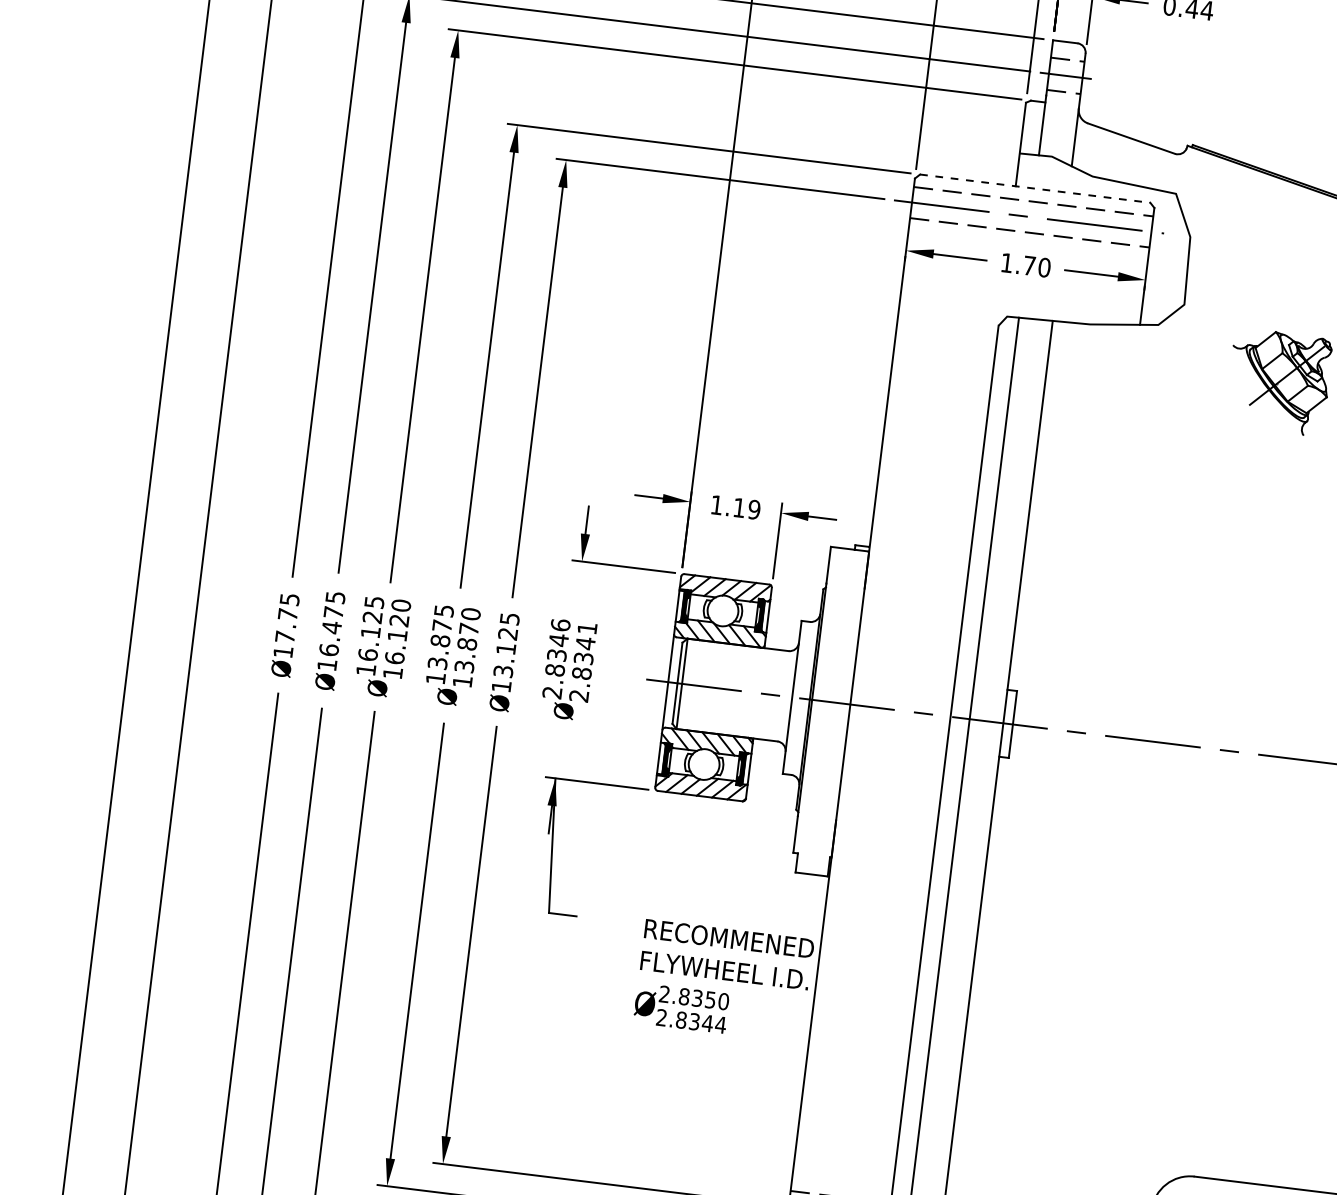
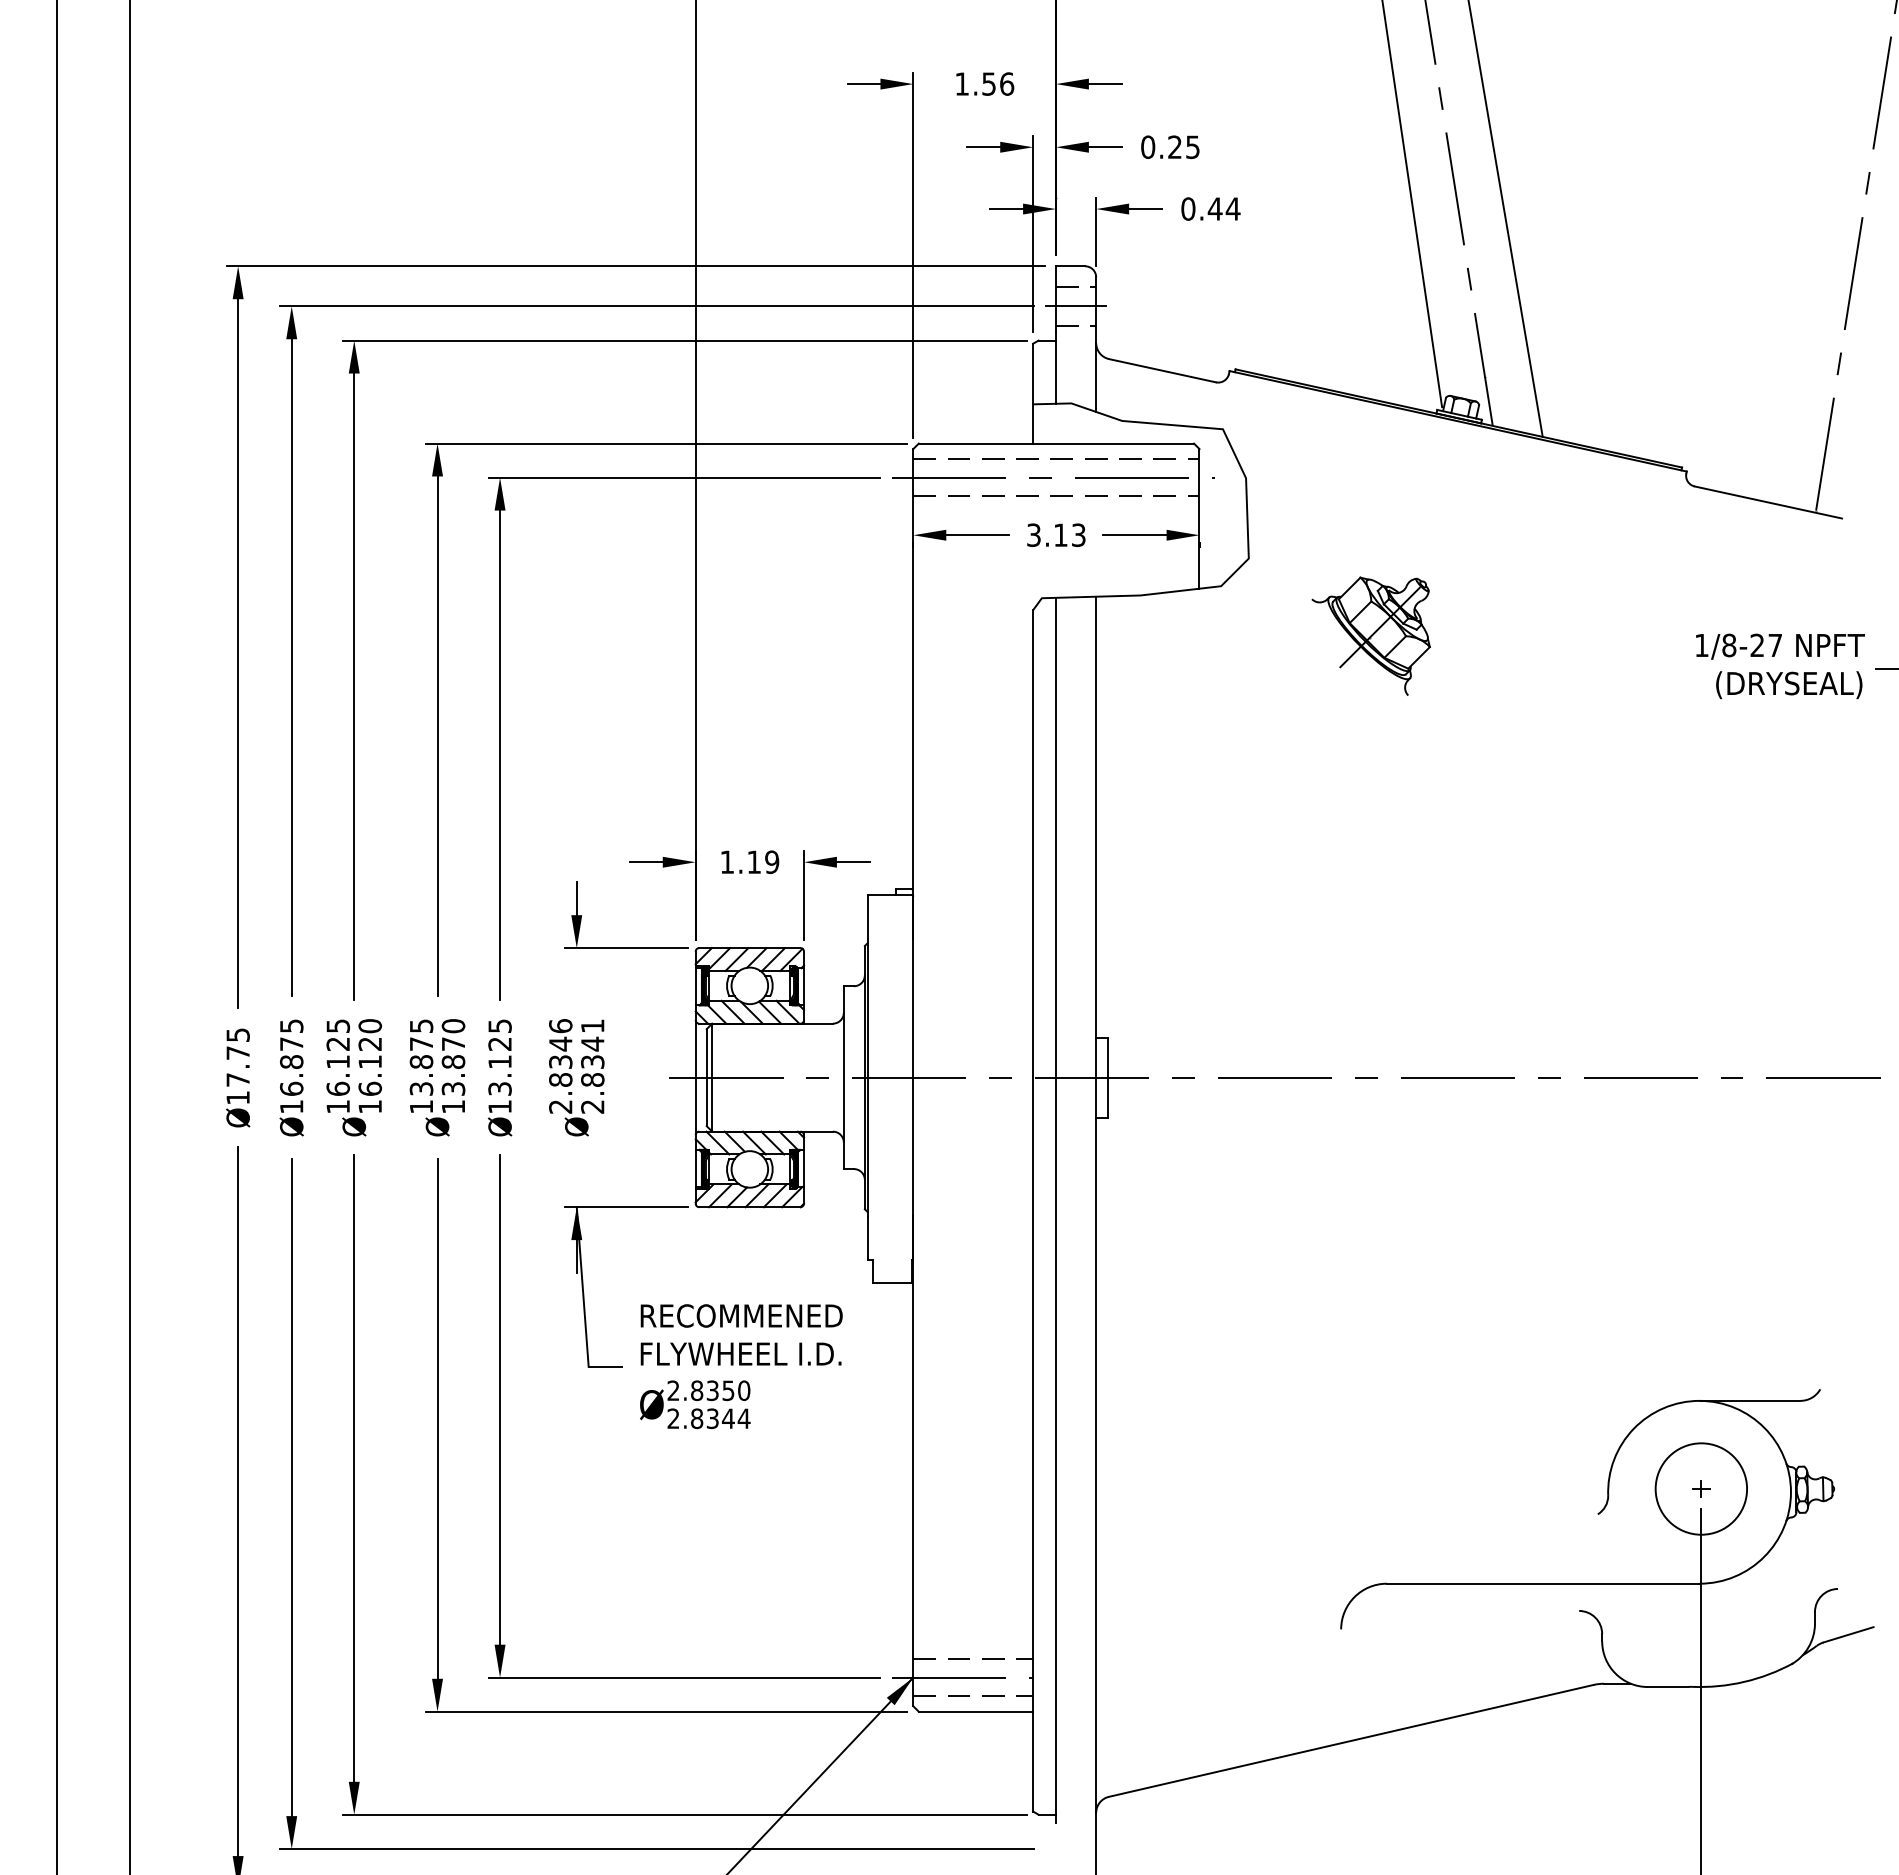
line: (1035, 188) -> (1056, 443), dashed -> solid
text: (1025, 265) -> (1056, 535), 1.70 -> 3.13
text: (331, 627) -> (291, 1061), Ø16.475 -> Ø16.875
text: (723, 981) -> (741, 1366), moved

